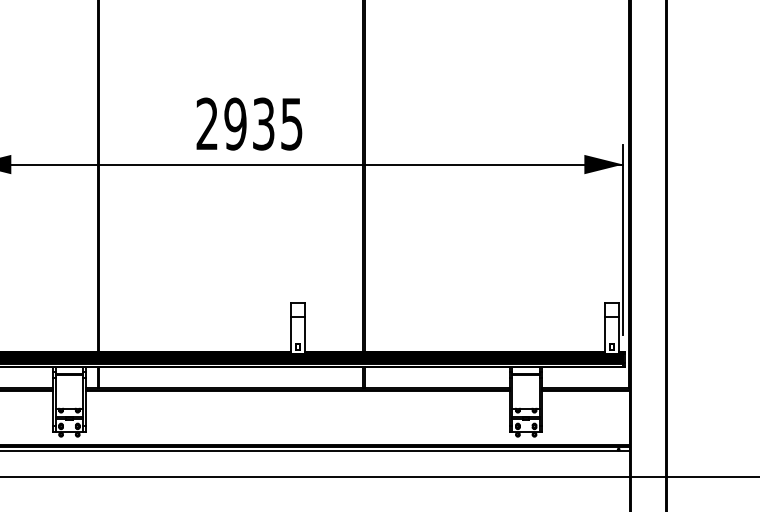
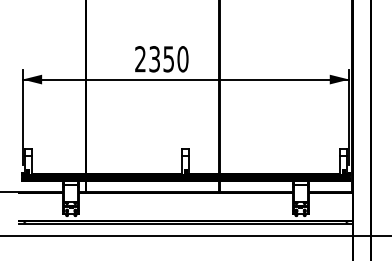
text: (263, 124) -> (168, 59), 2935 -> 2350

